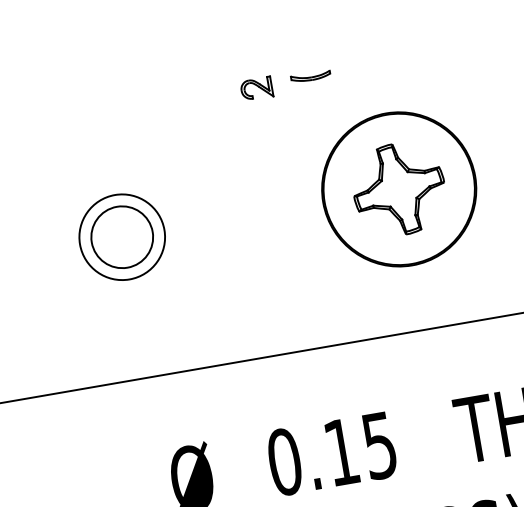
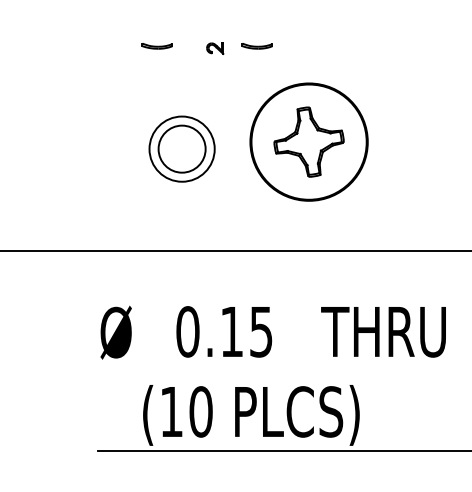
part: (255, 89) -> (214, 48), size x0.7
part: (180, 99) -> (156, 46), added
part: (121, 236) -> (181, 148), moved

